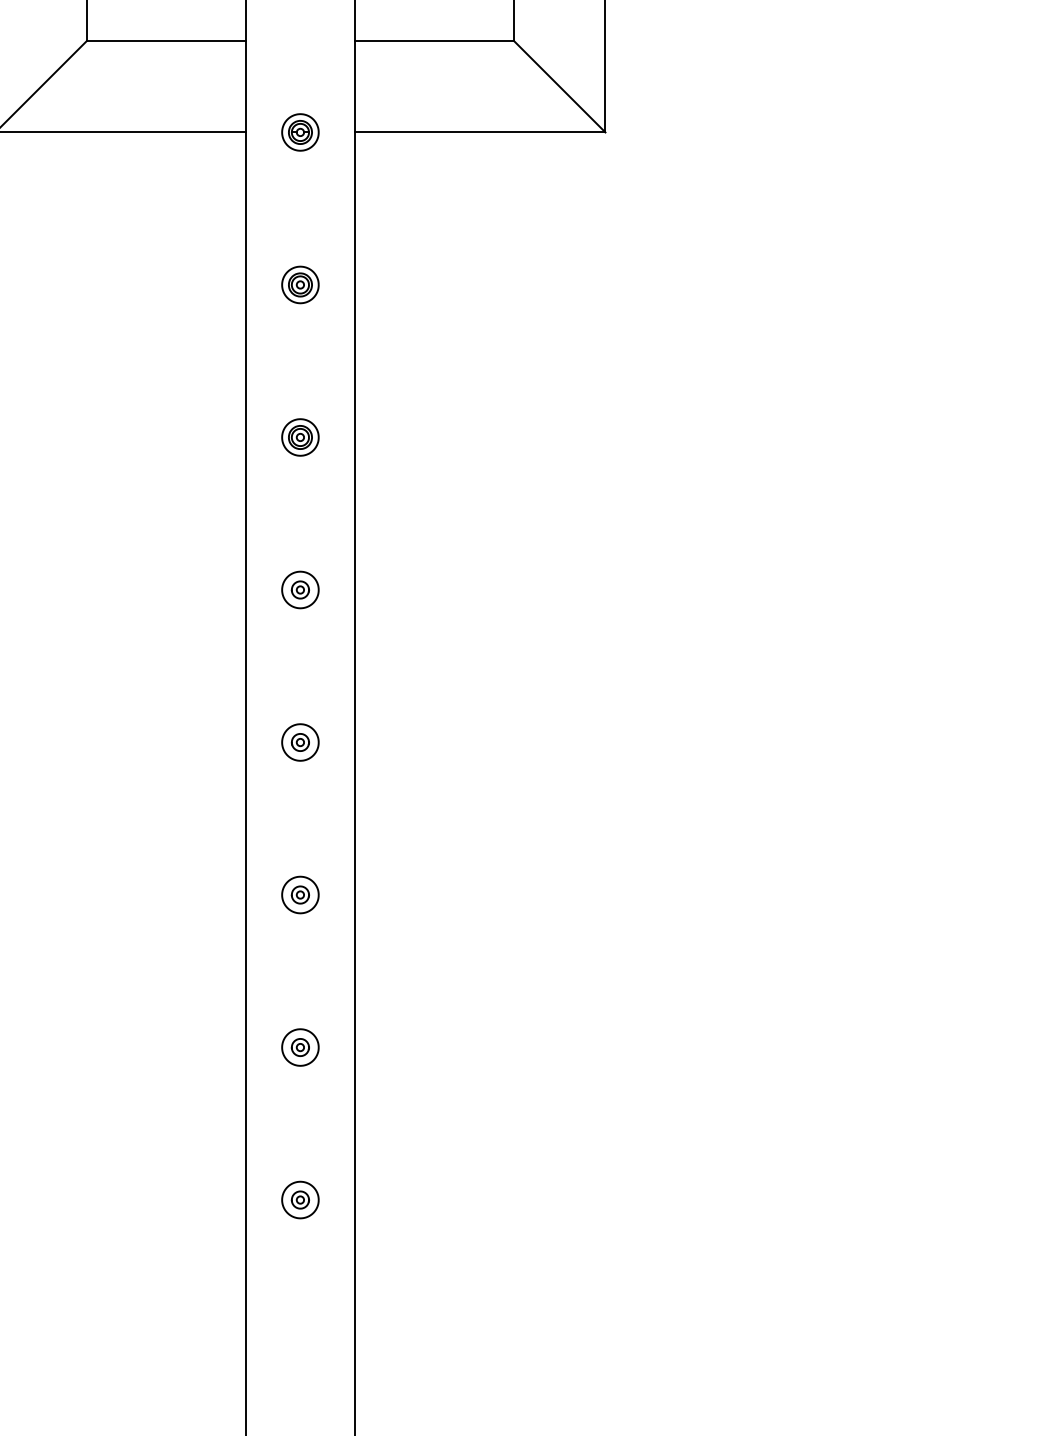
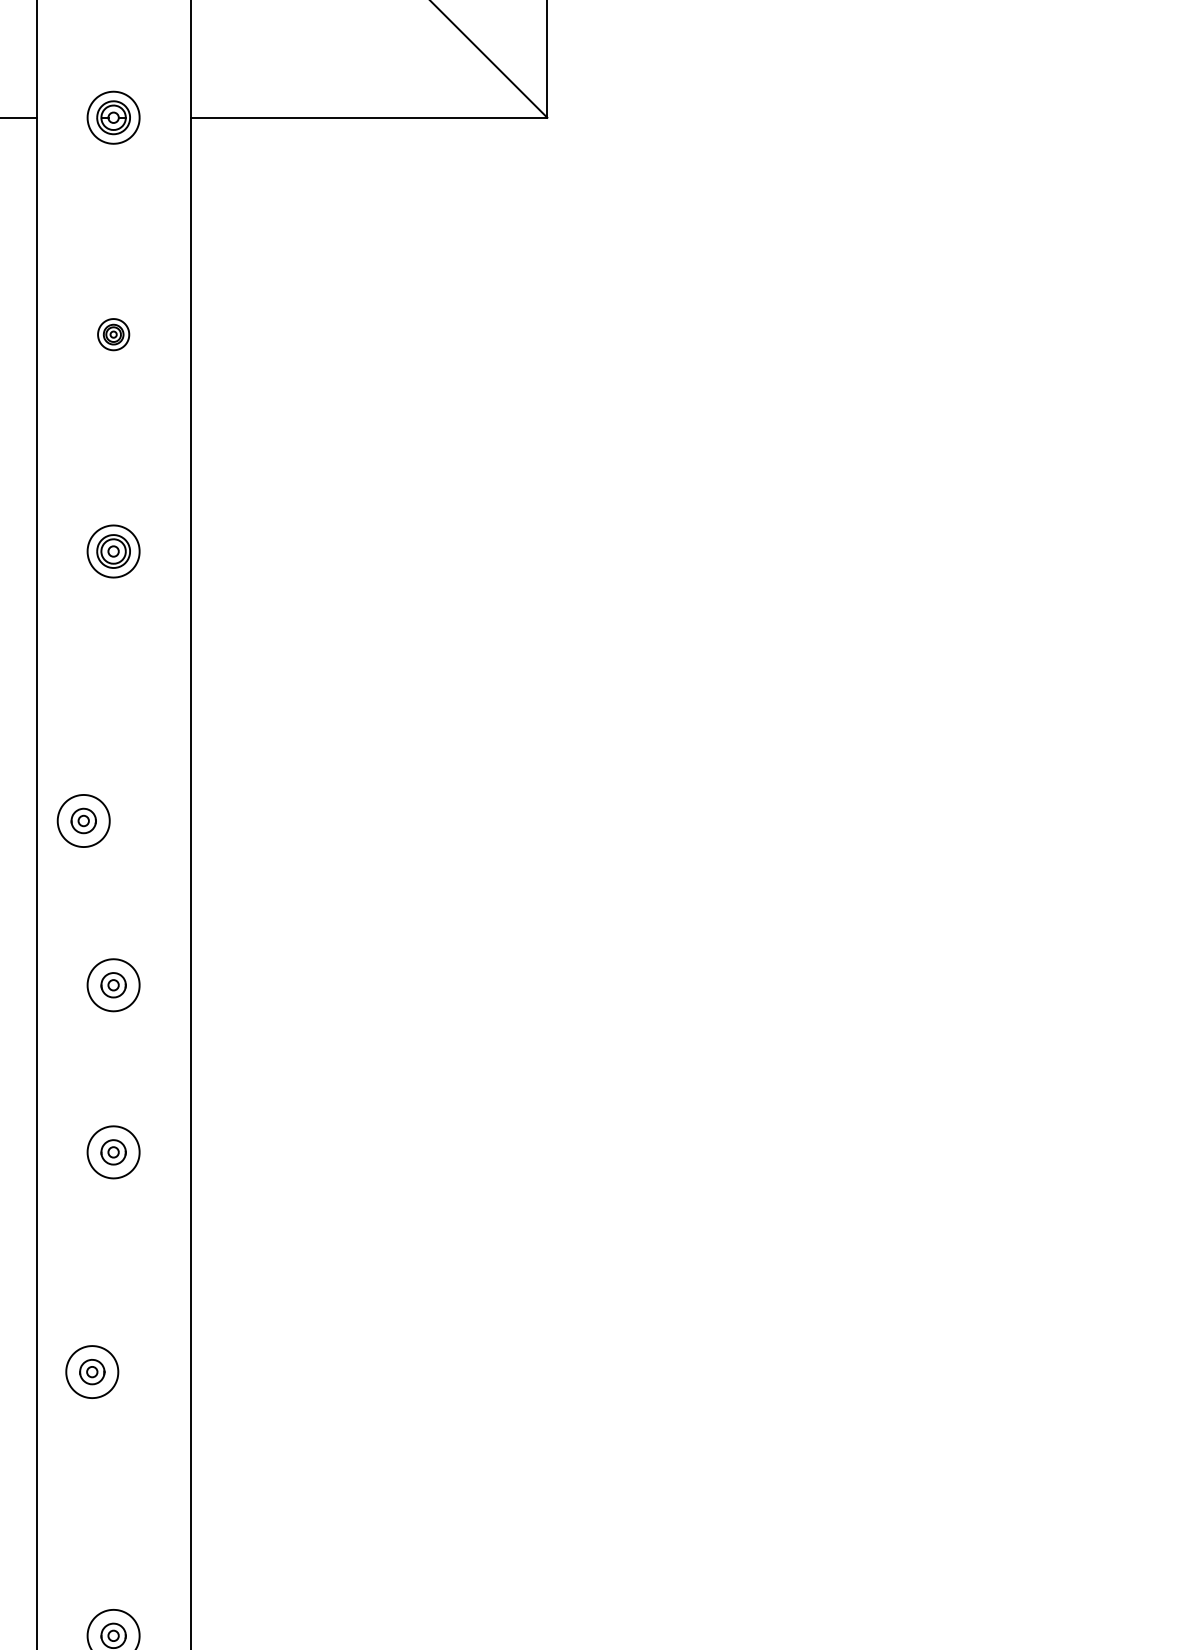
part: (300, 284) -> (113, 333), size x0.6
part: (300, 589) -> (83, 820), moved
part: (300, 894) -> (113, 1151), moved
part: (300, 1047) -> (92, 1372), moved

